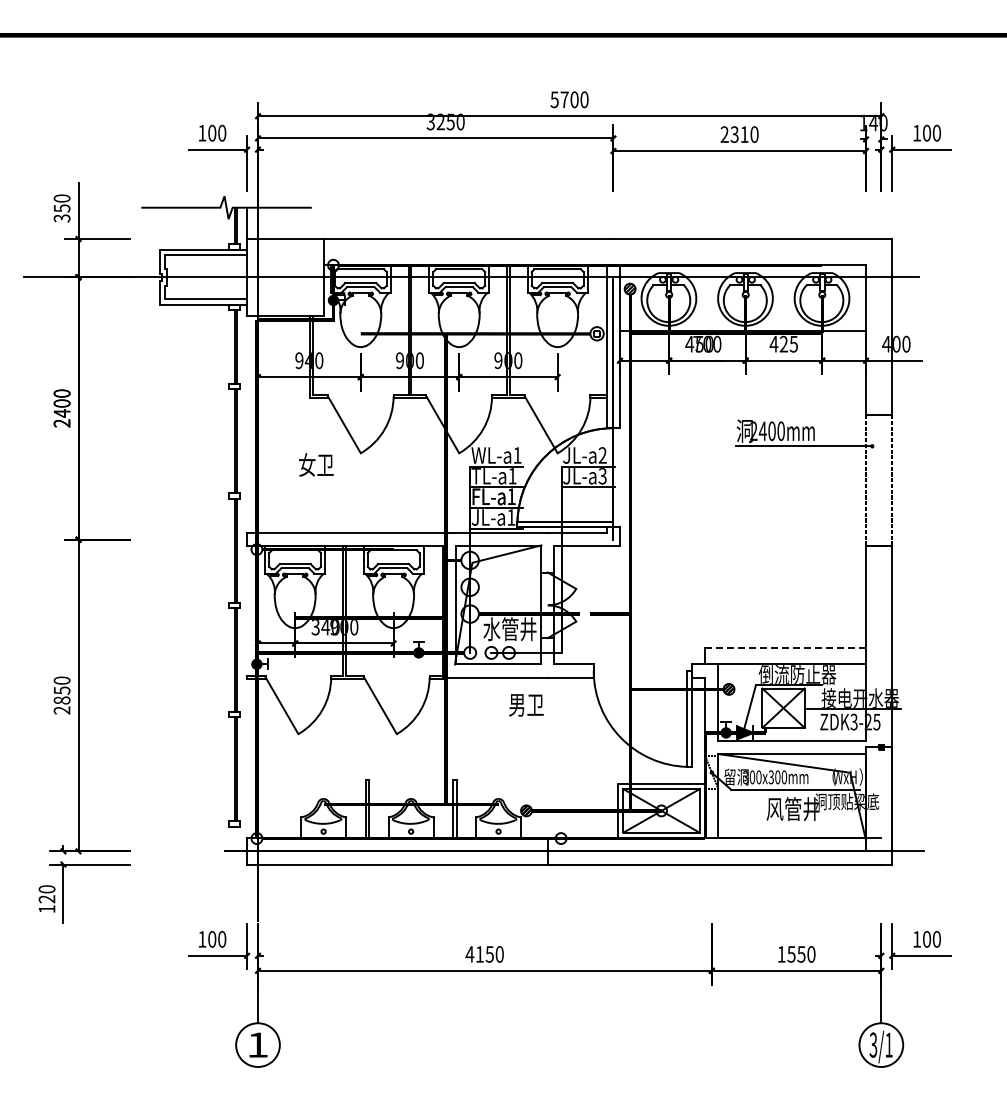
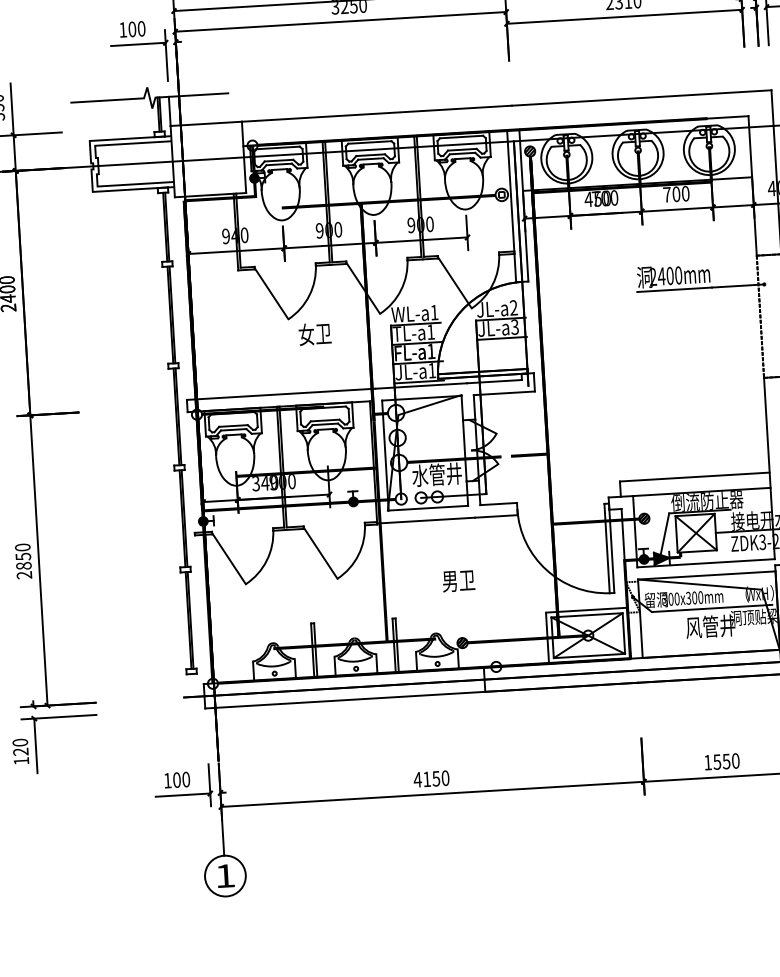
text: (783, 343) -> (675, 193), 425 -> 700
text: (316, 464) -> (315, 333), moved
line: (786, 647) -> (695, 476), dashed -> solid
text: (526, 705) -> (458, 581), moved

